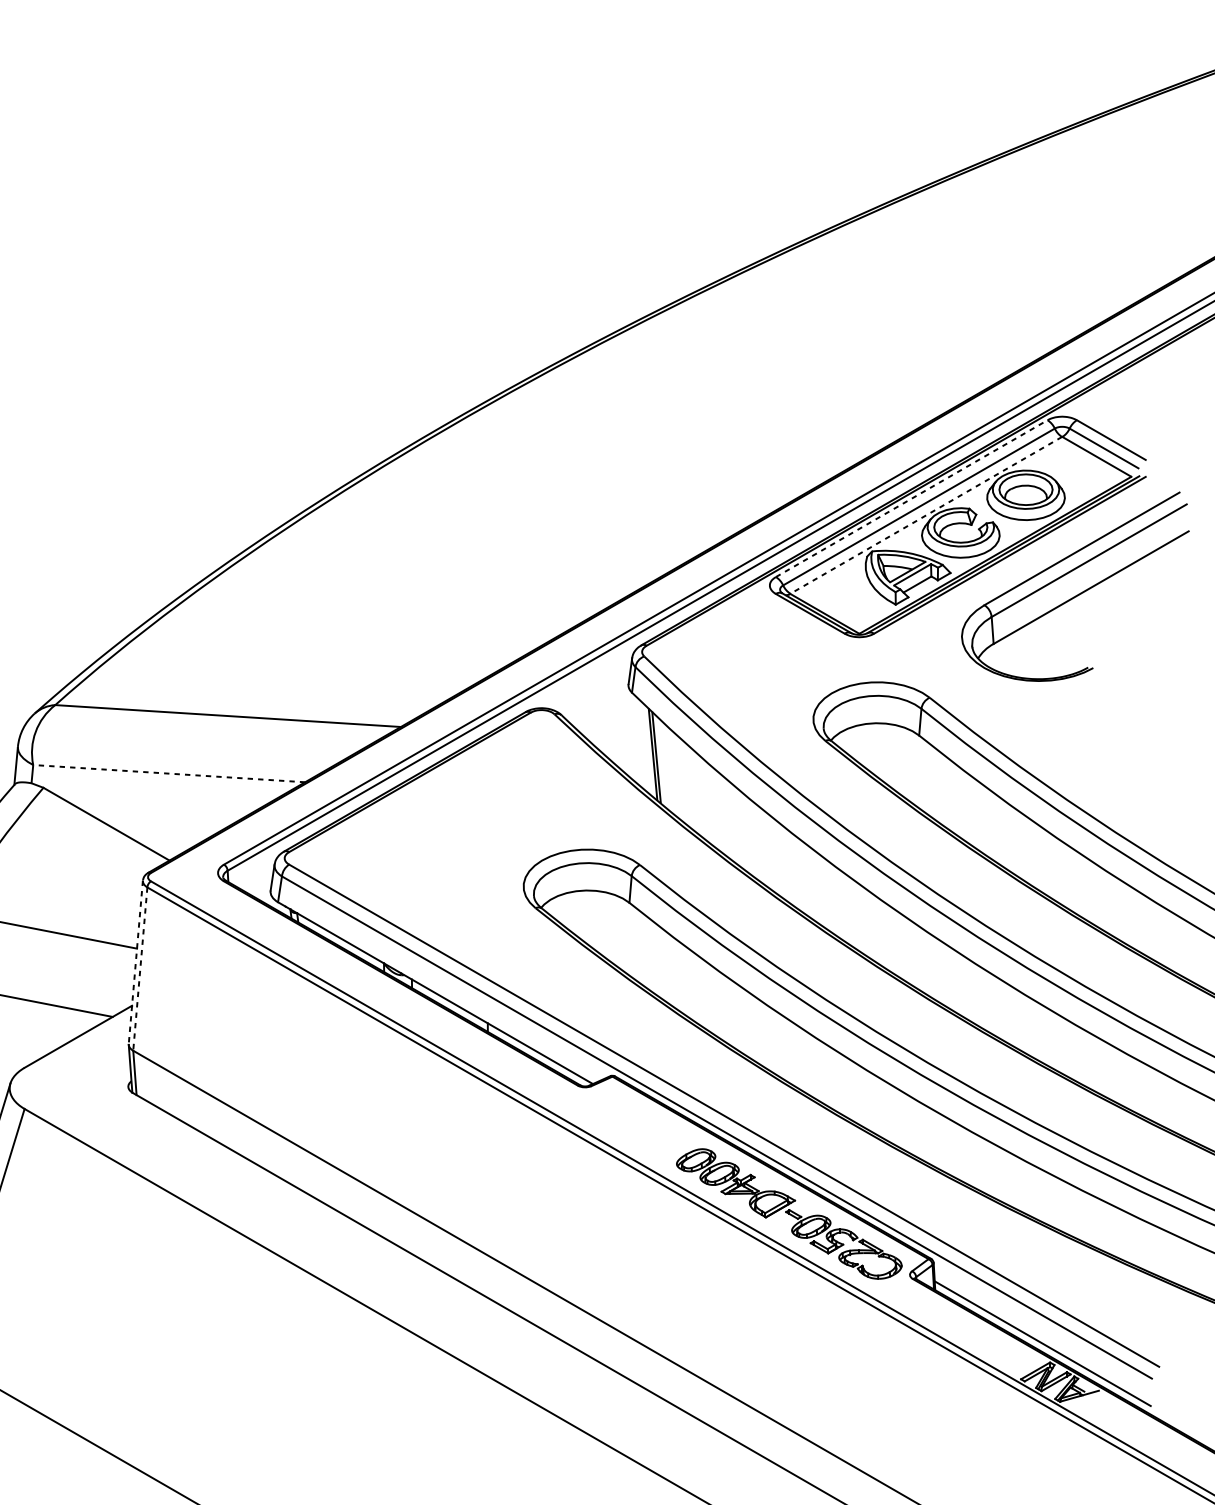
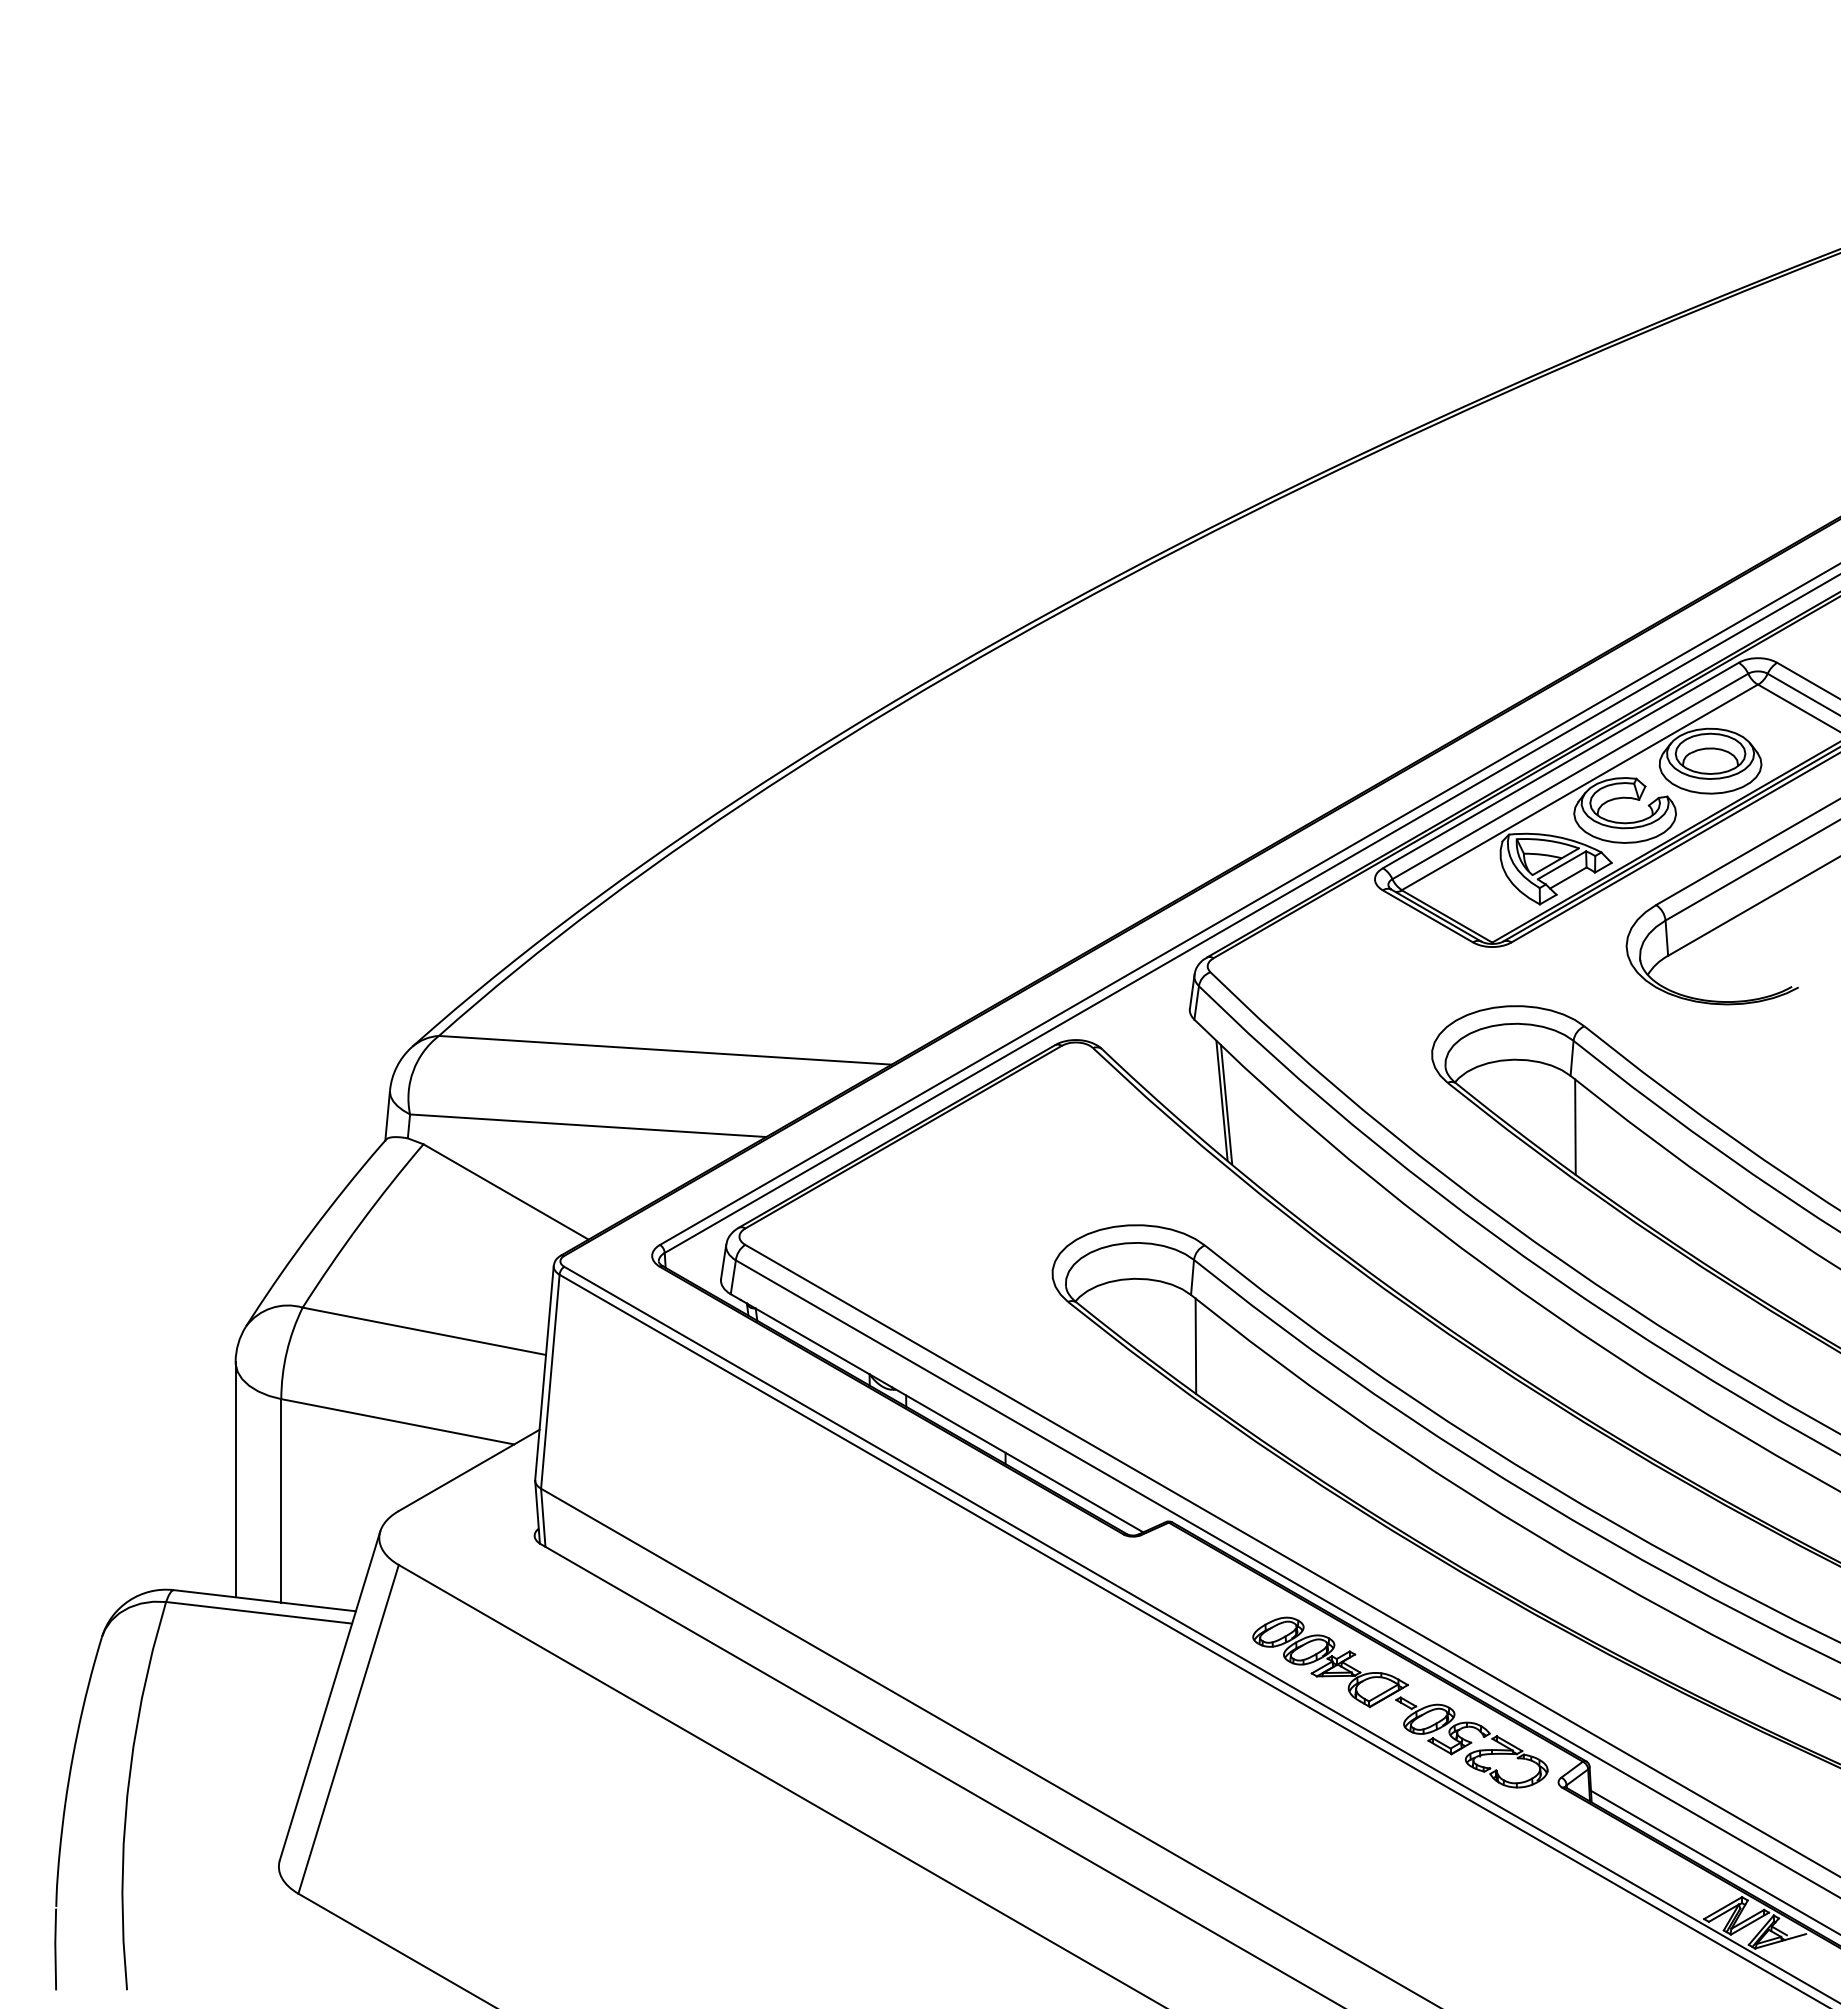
line: (912, 498) -> (1561, 765), dashed -> solid
line: (925, 515) -> (1579, 787), dashed -> solid
line: (168, 773) -> (587, 1125), dashed -> solid
line: (922, 774) -> (1575, 1126), added
line: (632, 941) -> (1195, 1345), added
line: (135, 962) -> (544, 1373), dashed -> solid
line: (140, 969) -> (550, 1382), dashed -> solid

